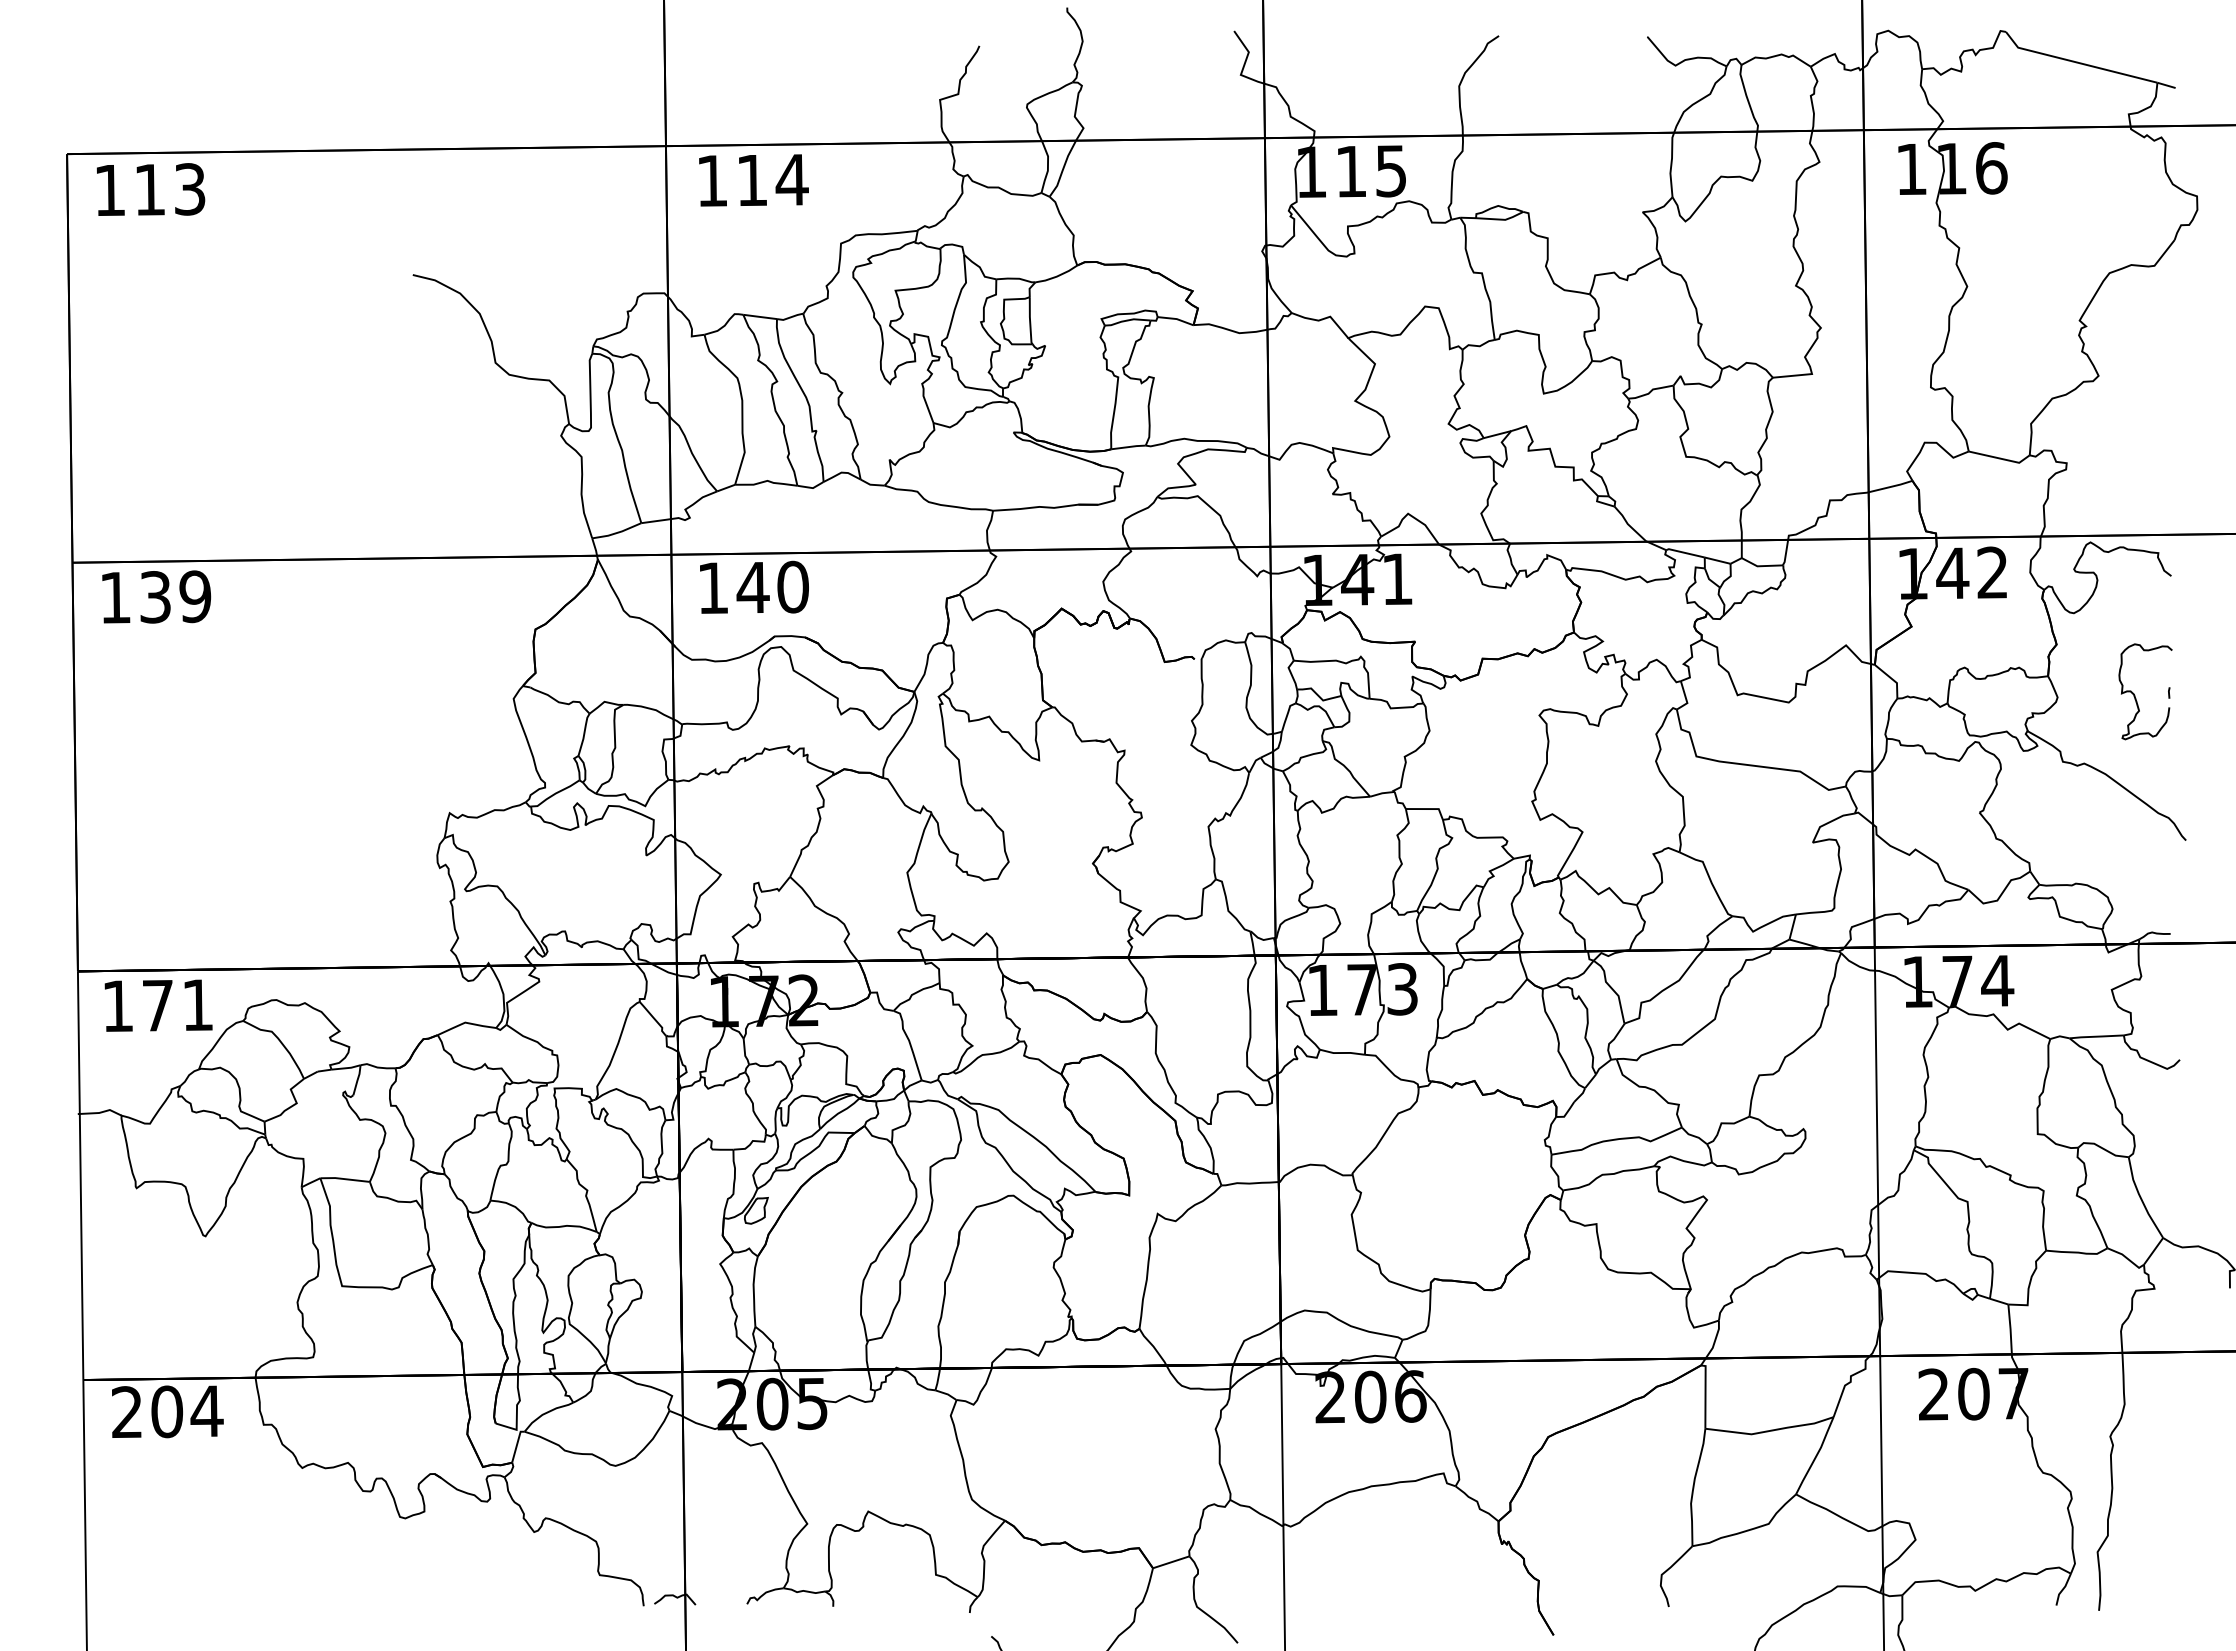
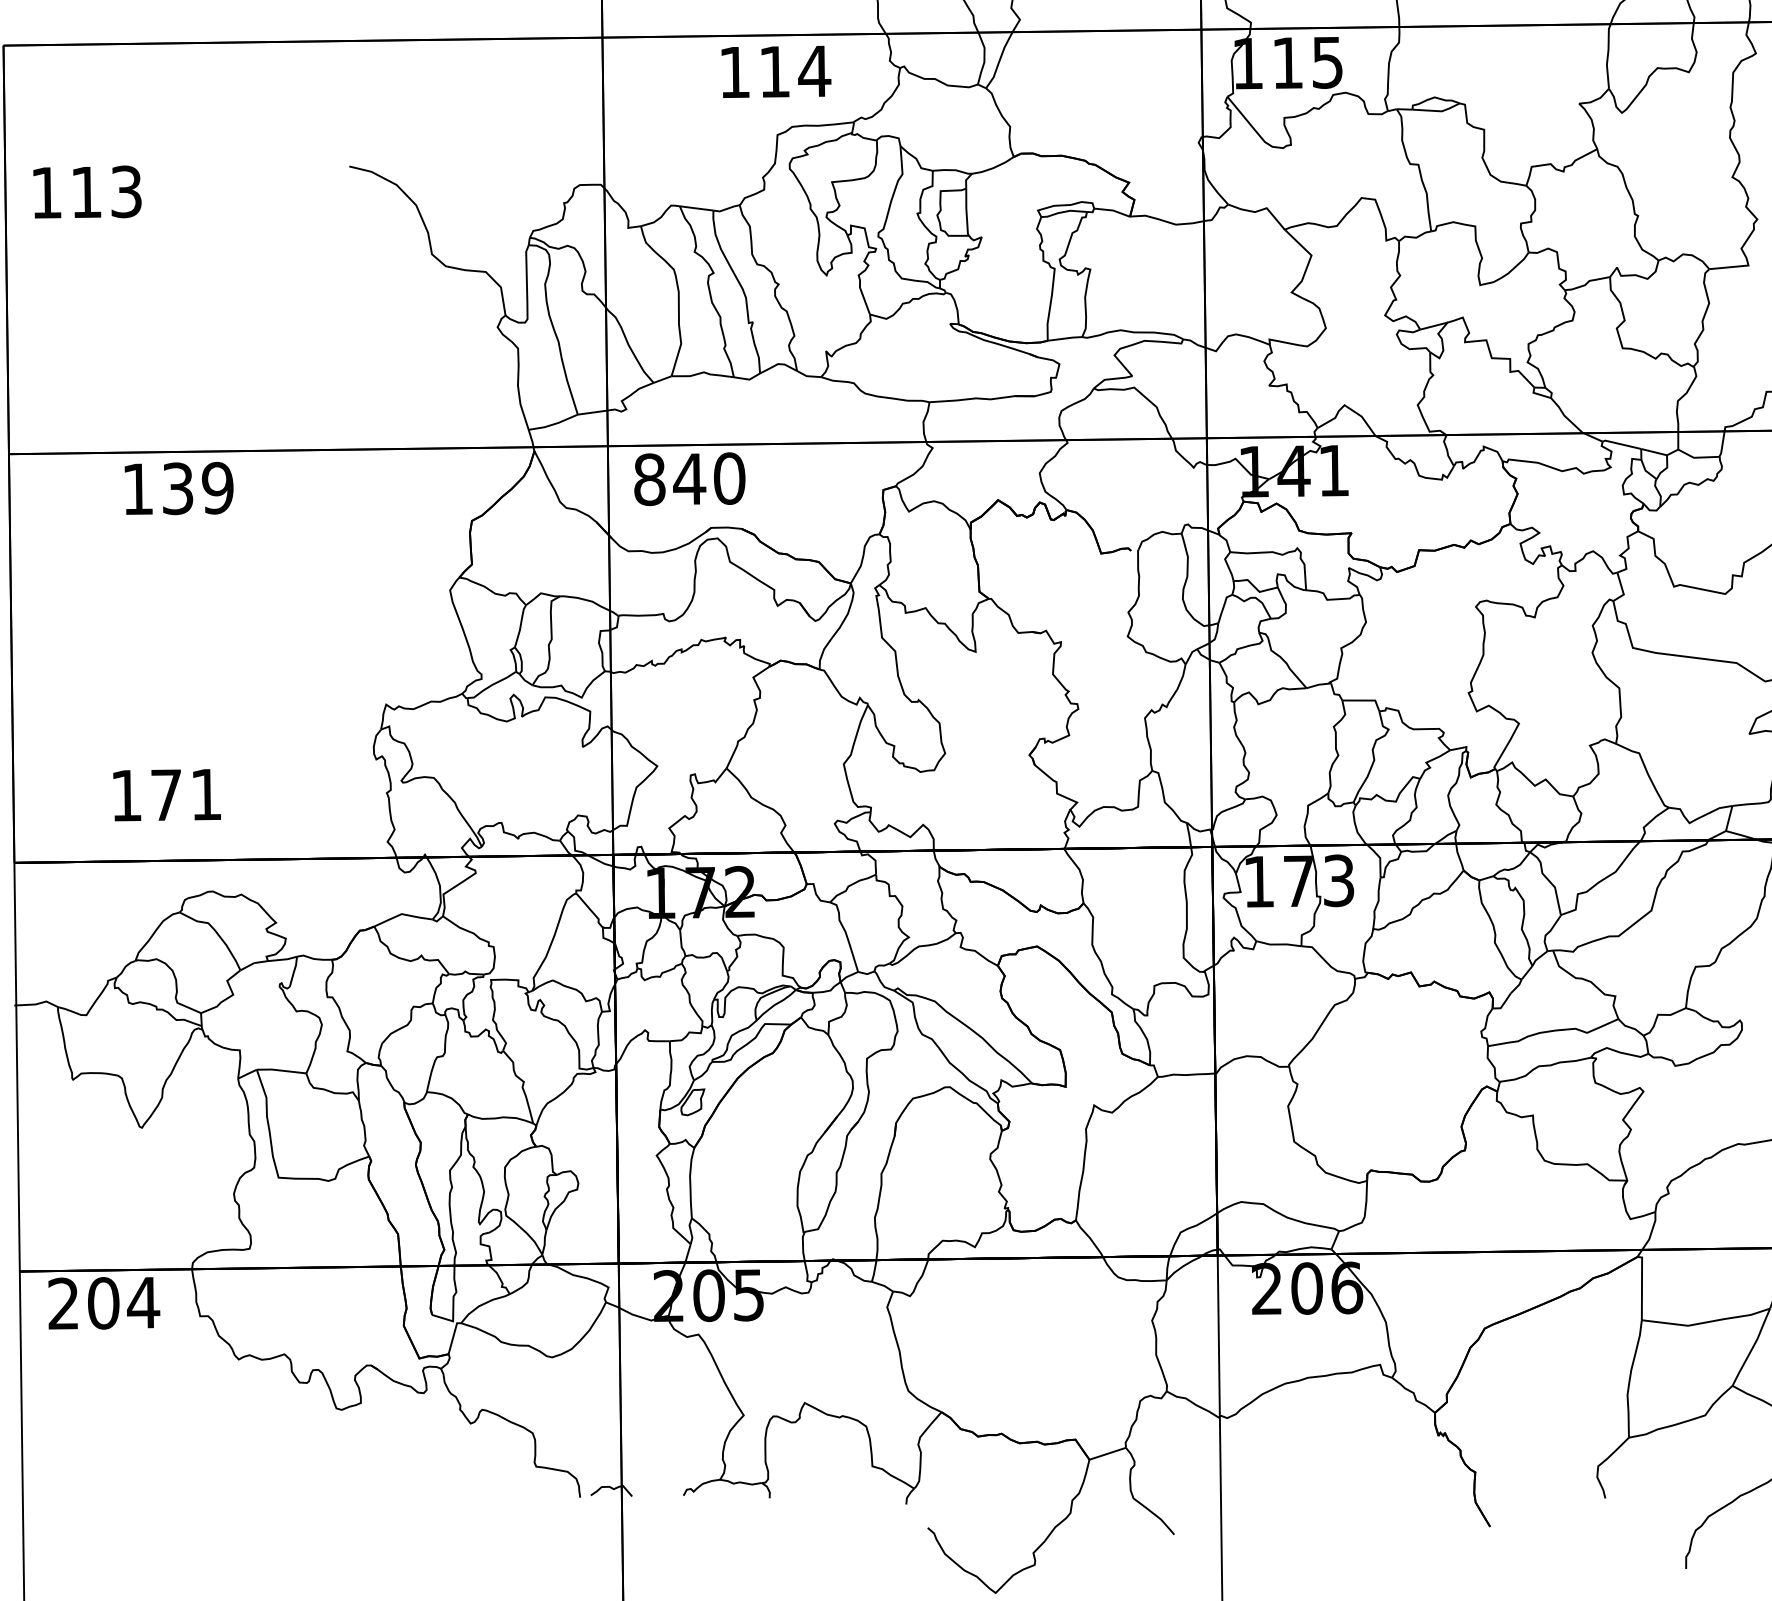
text: (753, 180) -> (775, 71), moved
text: (150, 189) -> (86, 191), moved
text: (713, 587) -> (649, 478), 140 -> 840
text: (156, 596) -> (178, 487), moved
text: (158, 1005) -> (166, 794), moved

